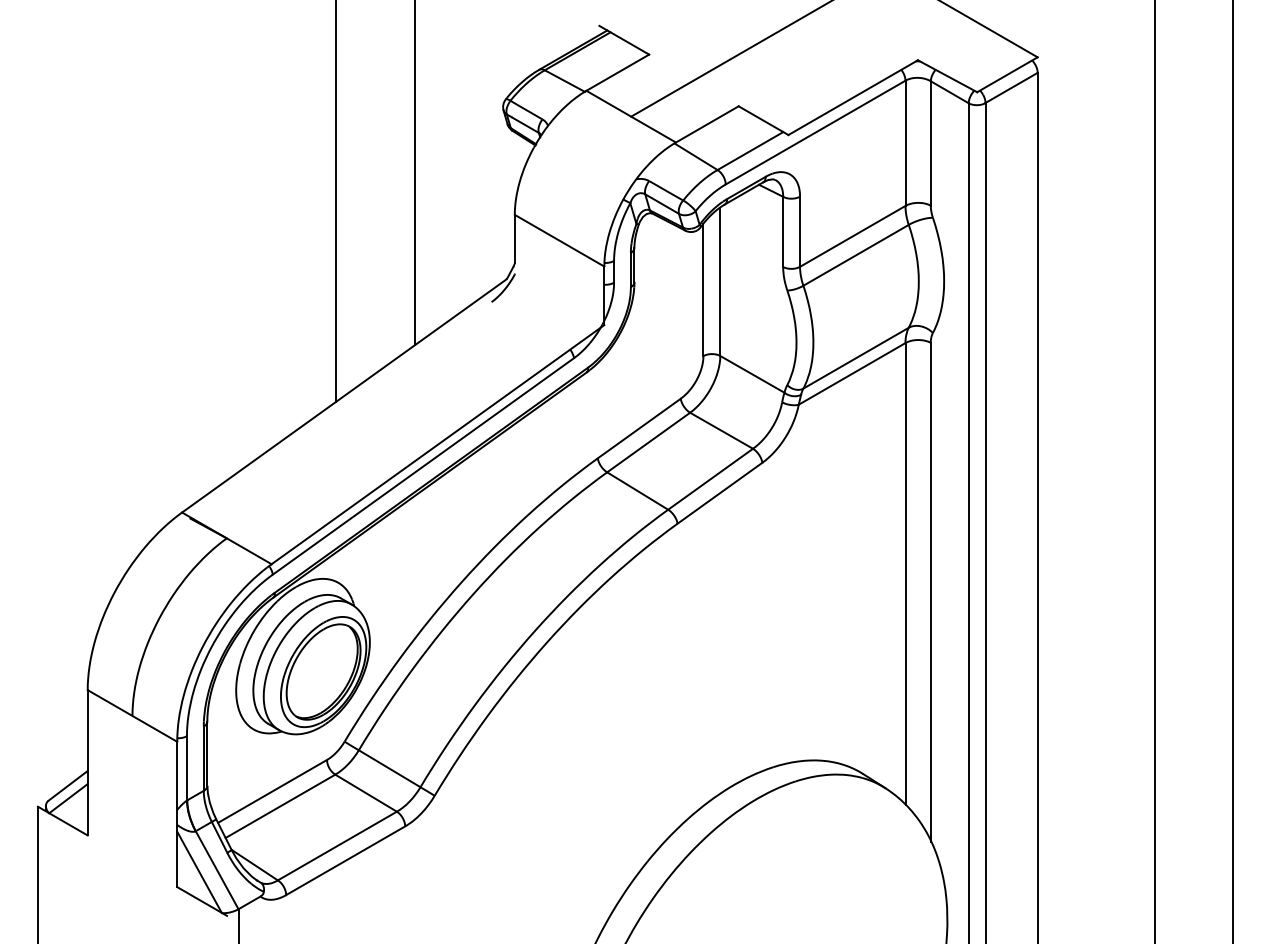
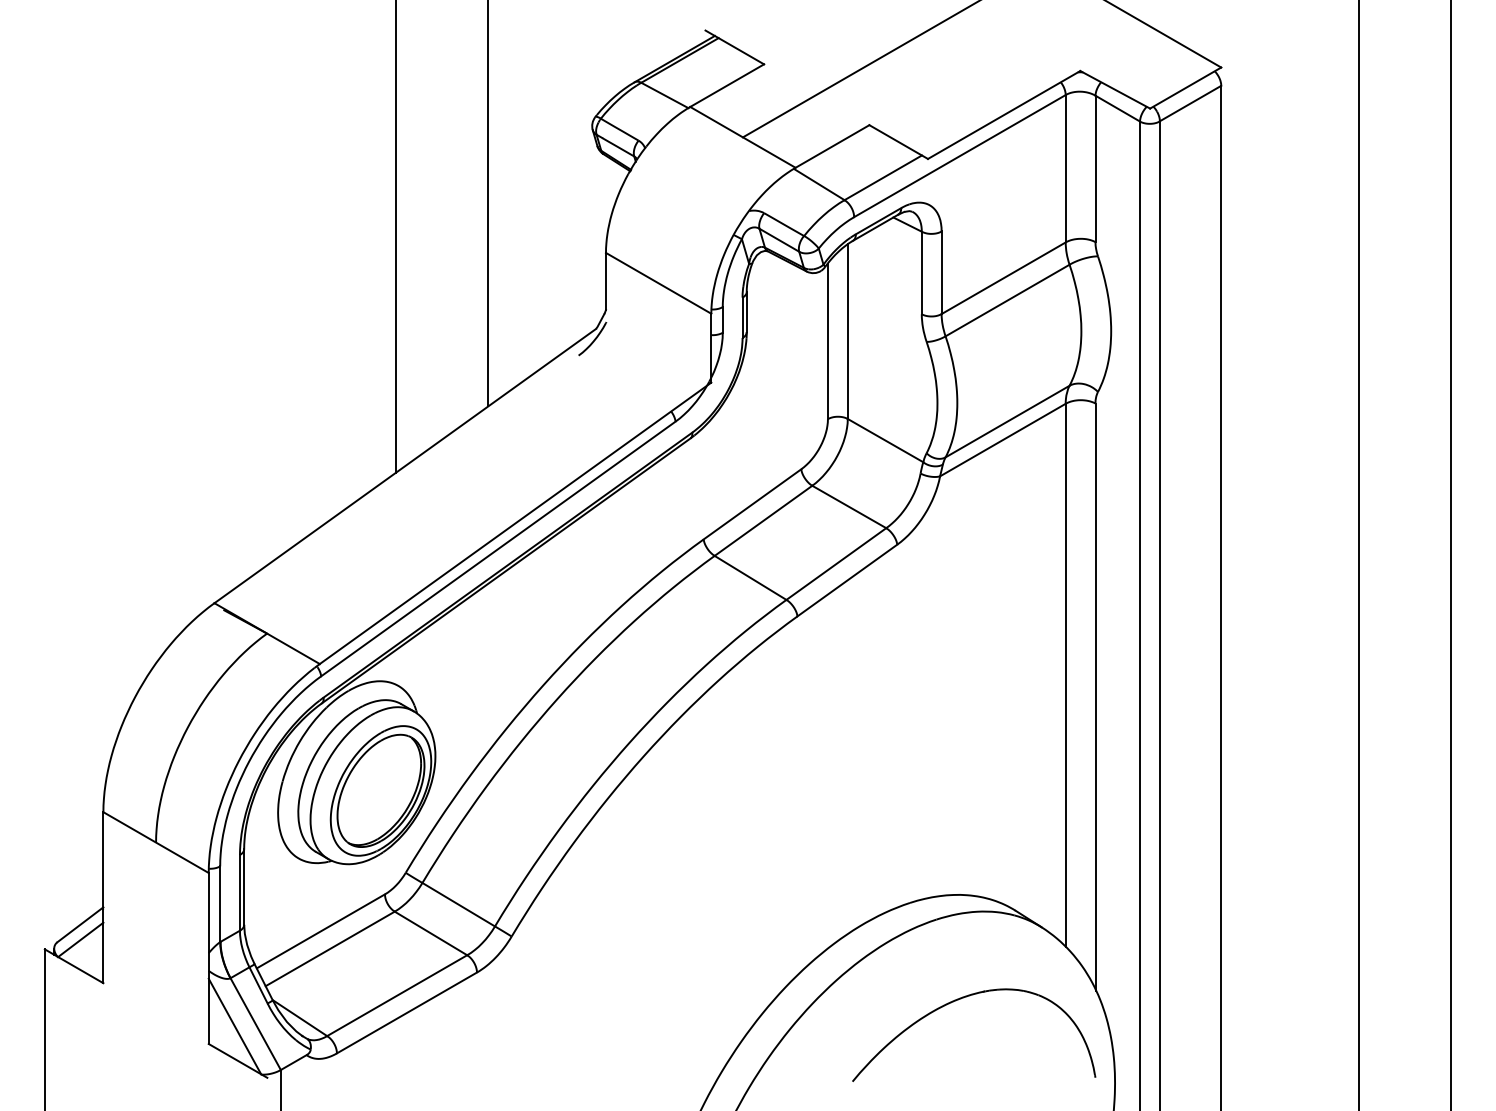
part: (816, 849) -> (961, 999), added

